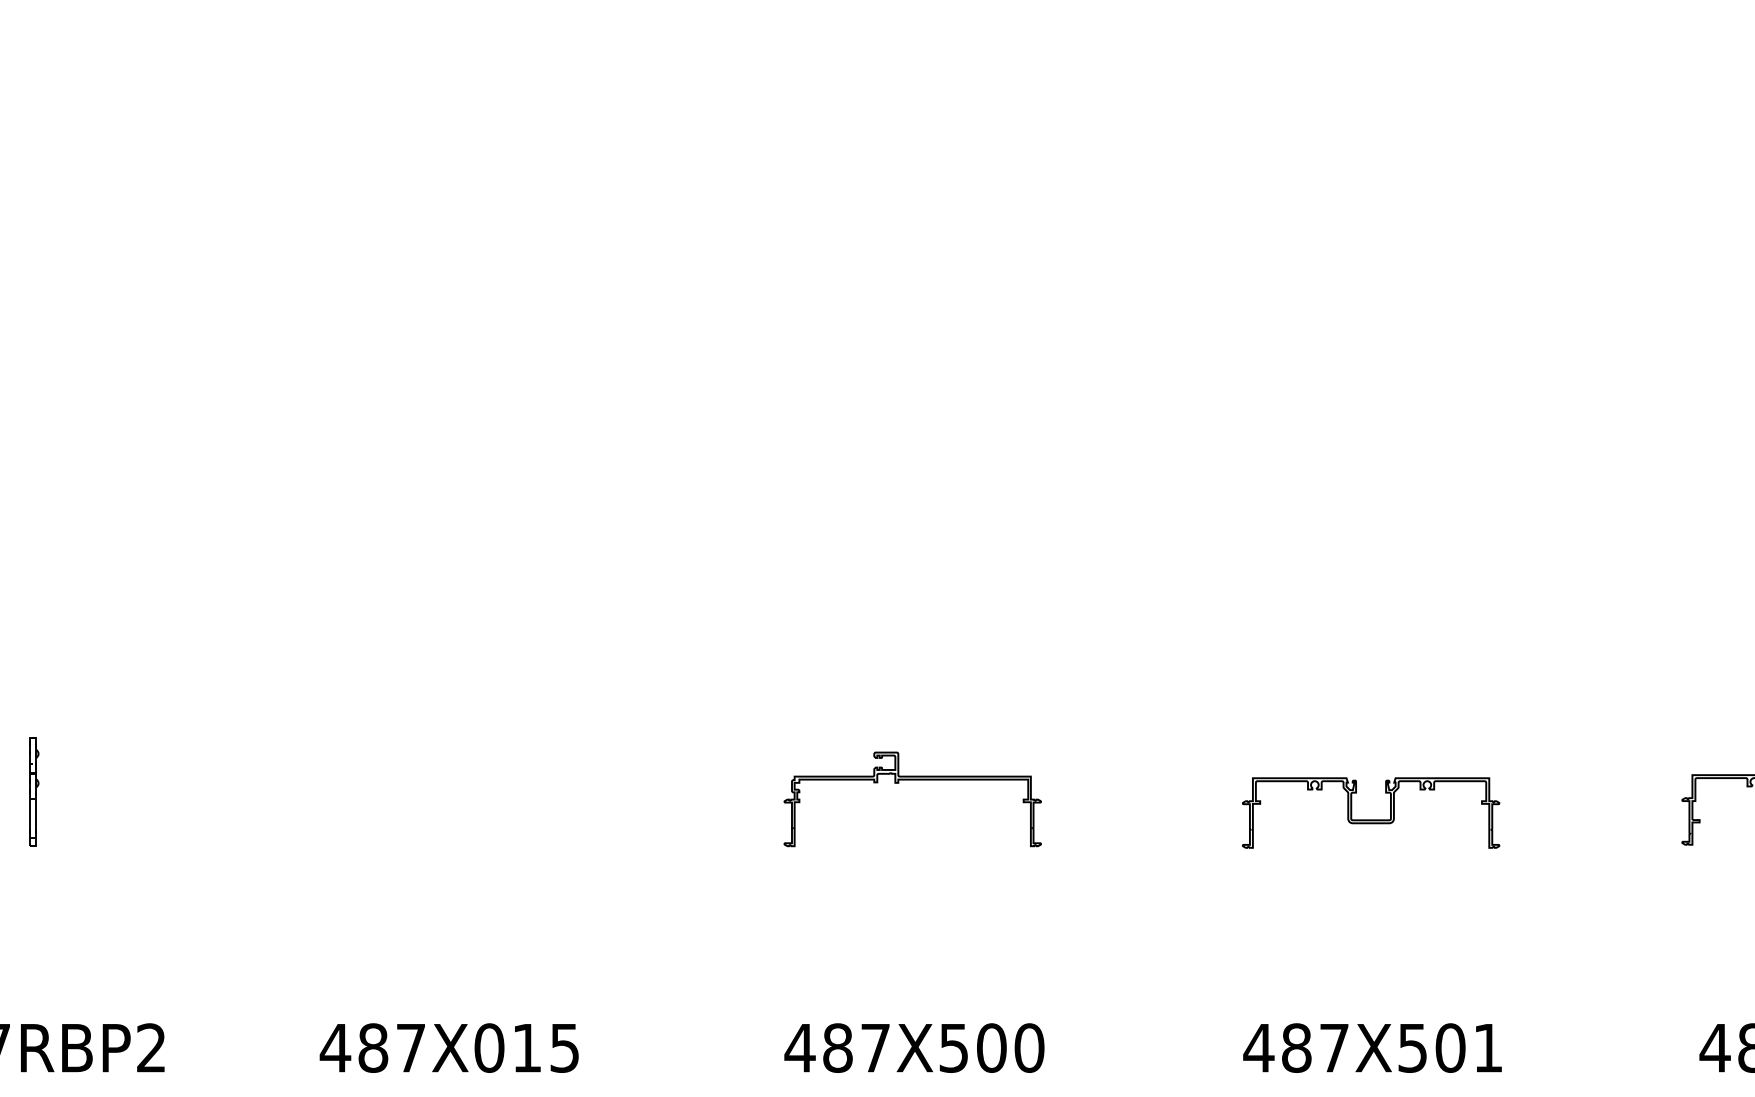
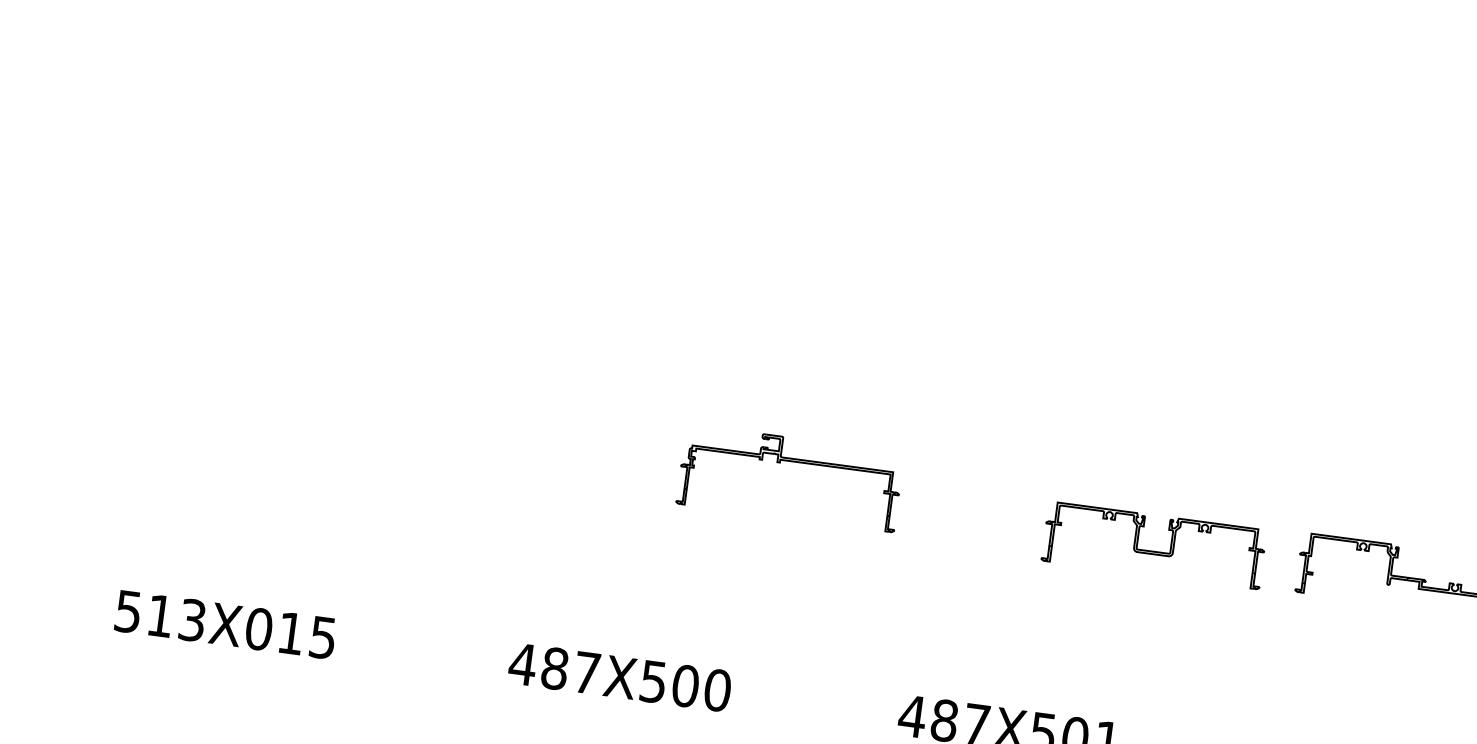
part: (912, 780) -> (792, 462), moved
part: (1371, 819) -> (1153, 551), moved
text: (372, 1047) -> (159, 615), 487X015 -> 513X015

